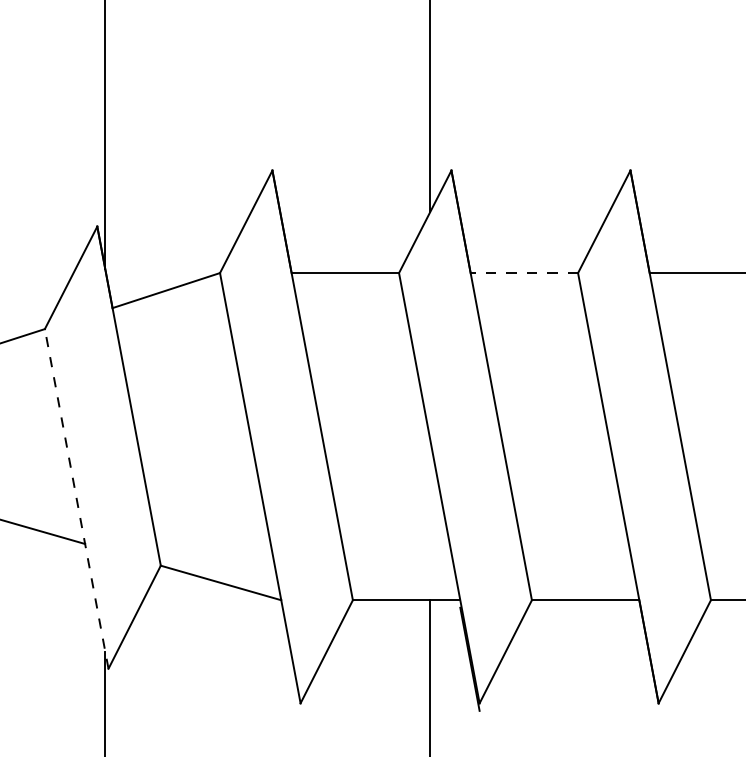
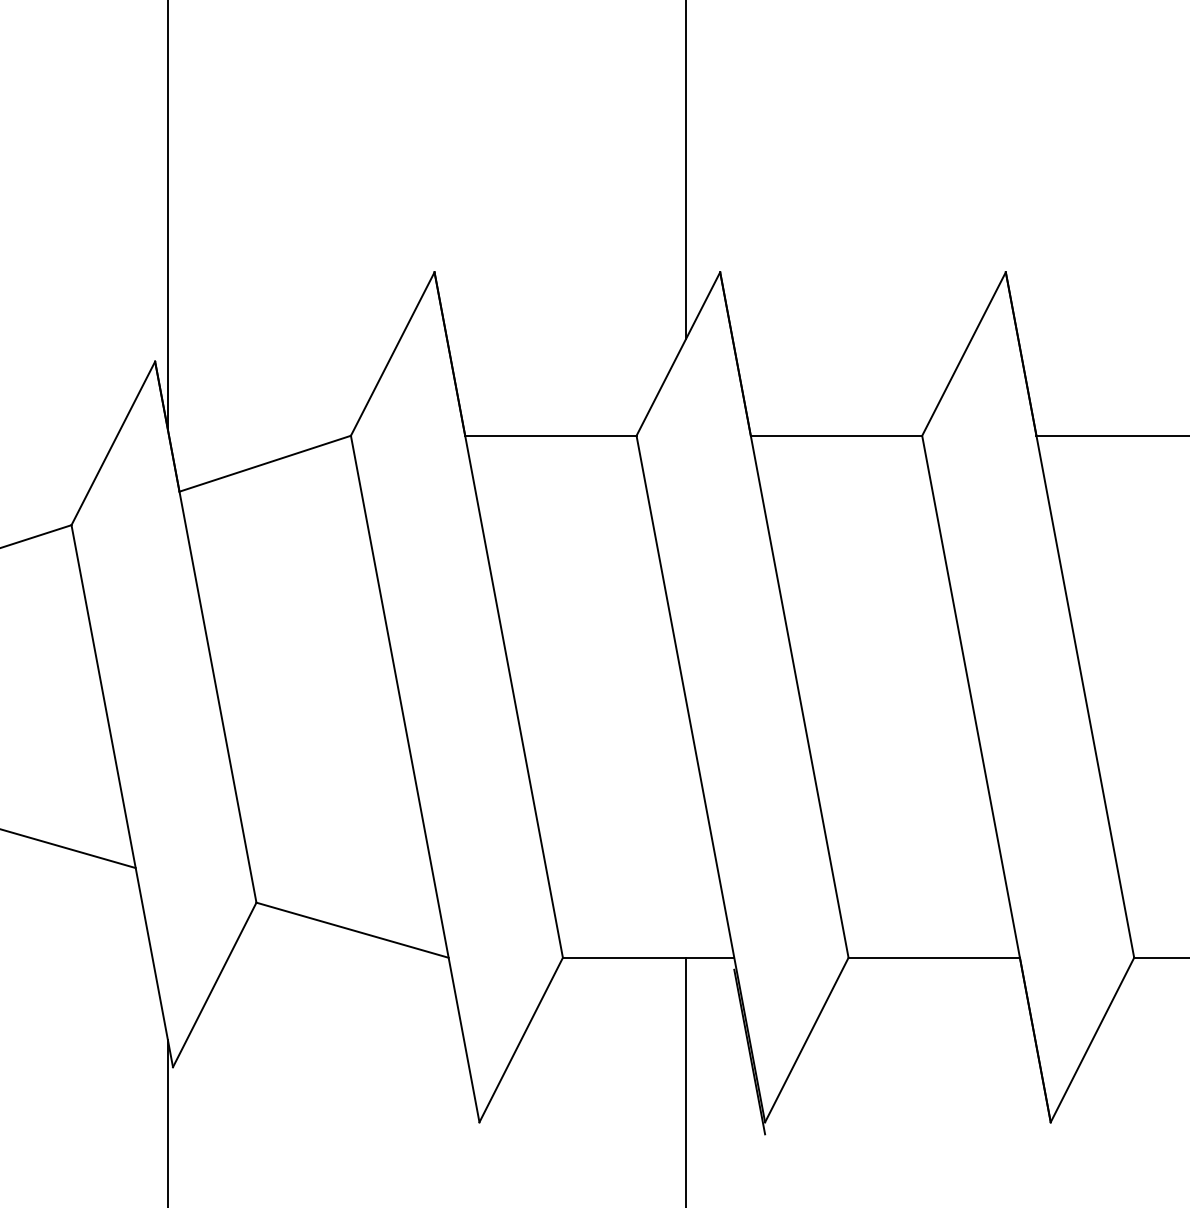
line: (524, 273) -> (836, 436), dashed -> solid
line: (76, 498) -> (121, 795), dashed -> solid

